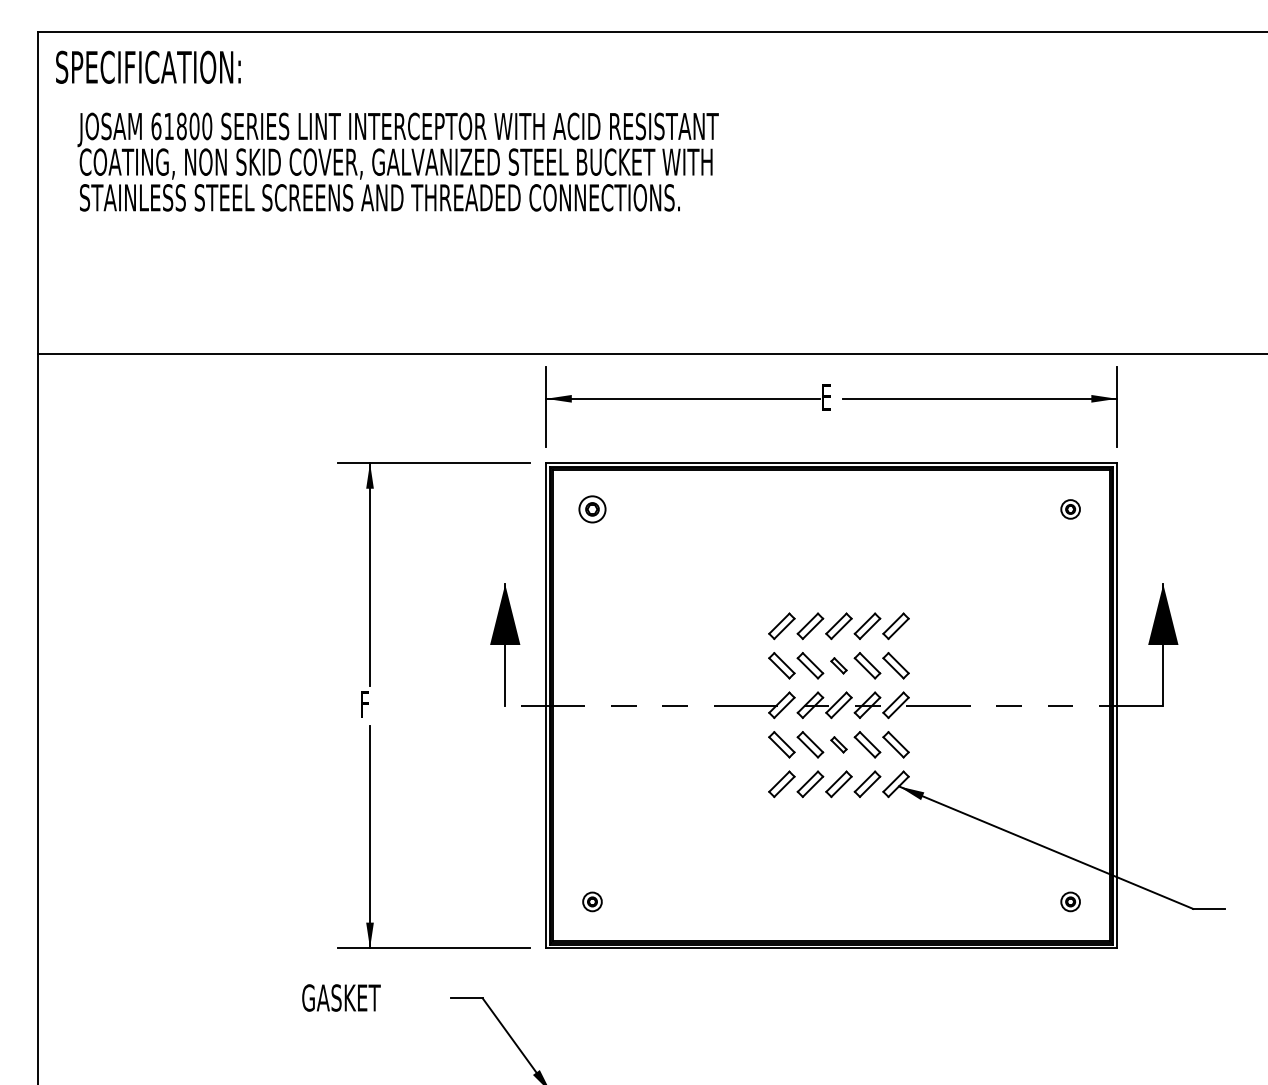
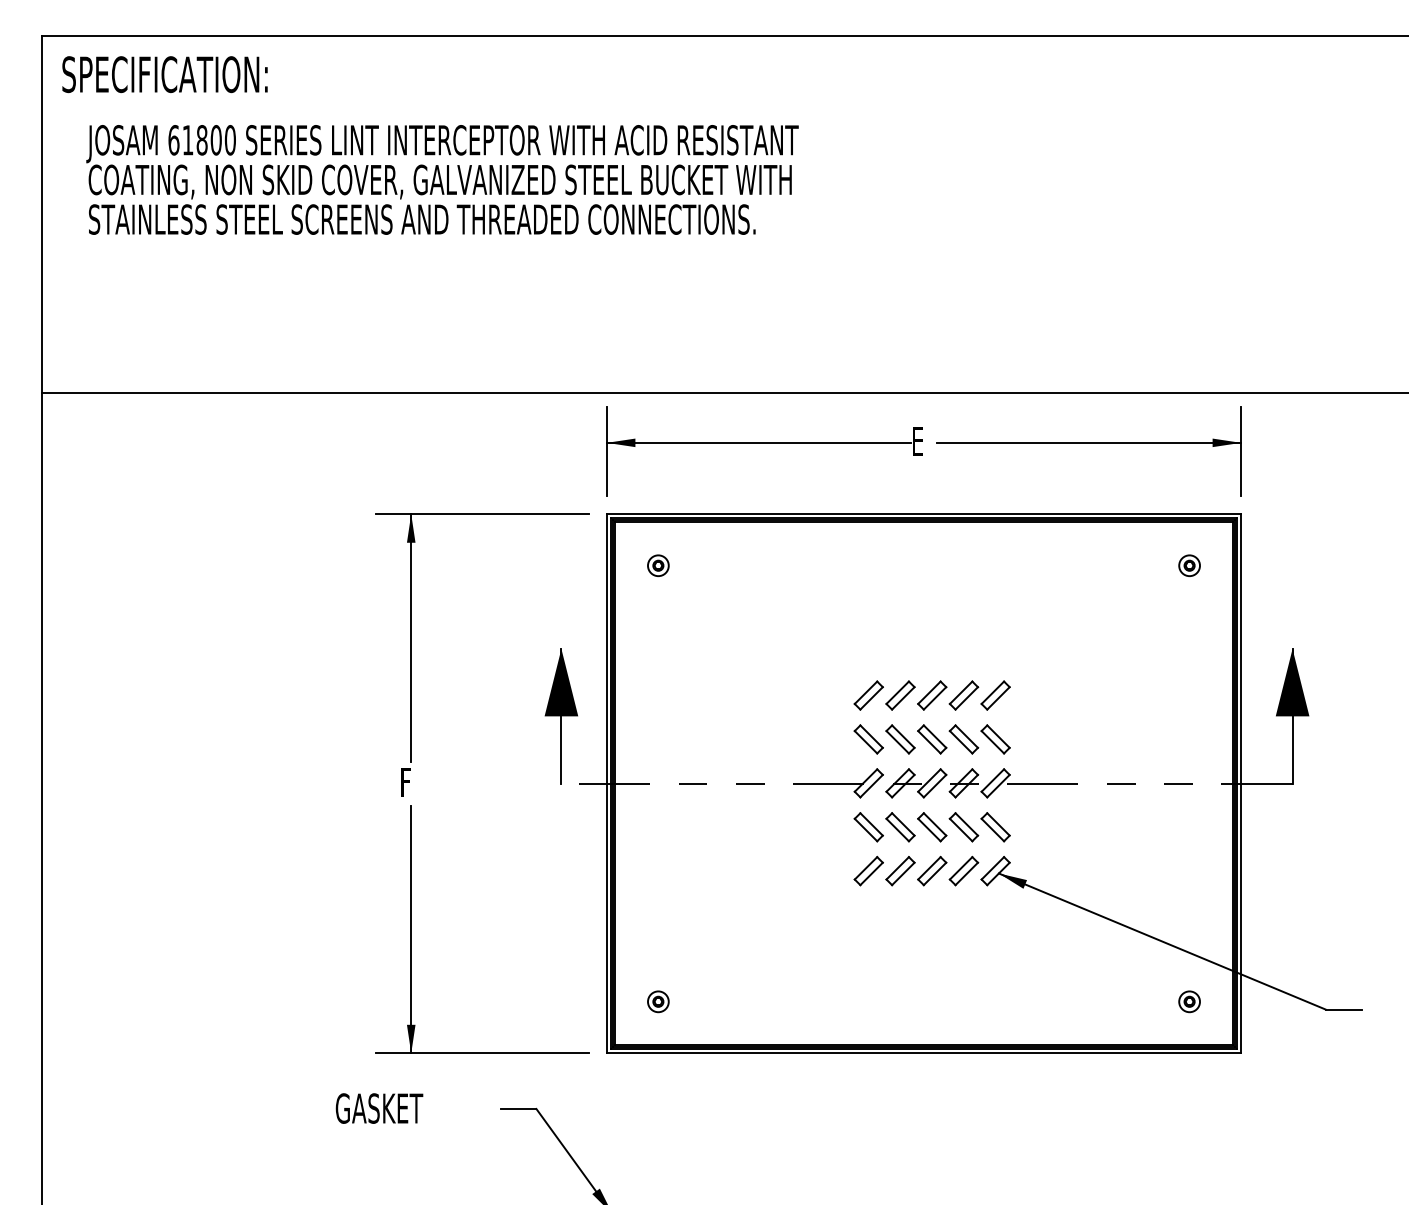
part: (592, 509) -> (658, 565), size x0.71
part: (838, 665) -> (931, 739), size x1.67
part: (838, 744) -> (931, 826), size x1.67

